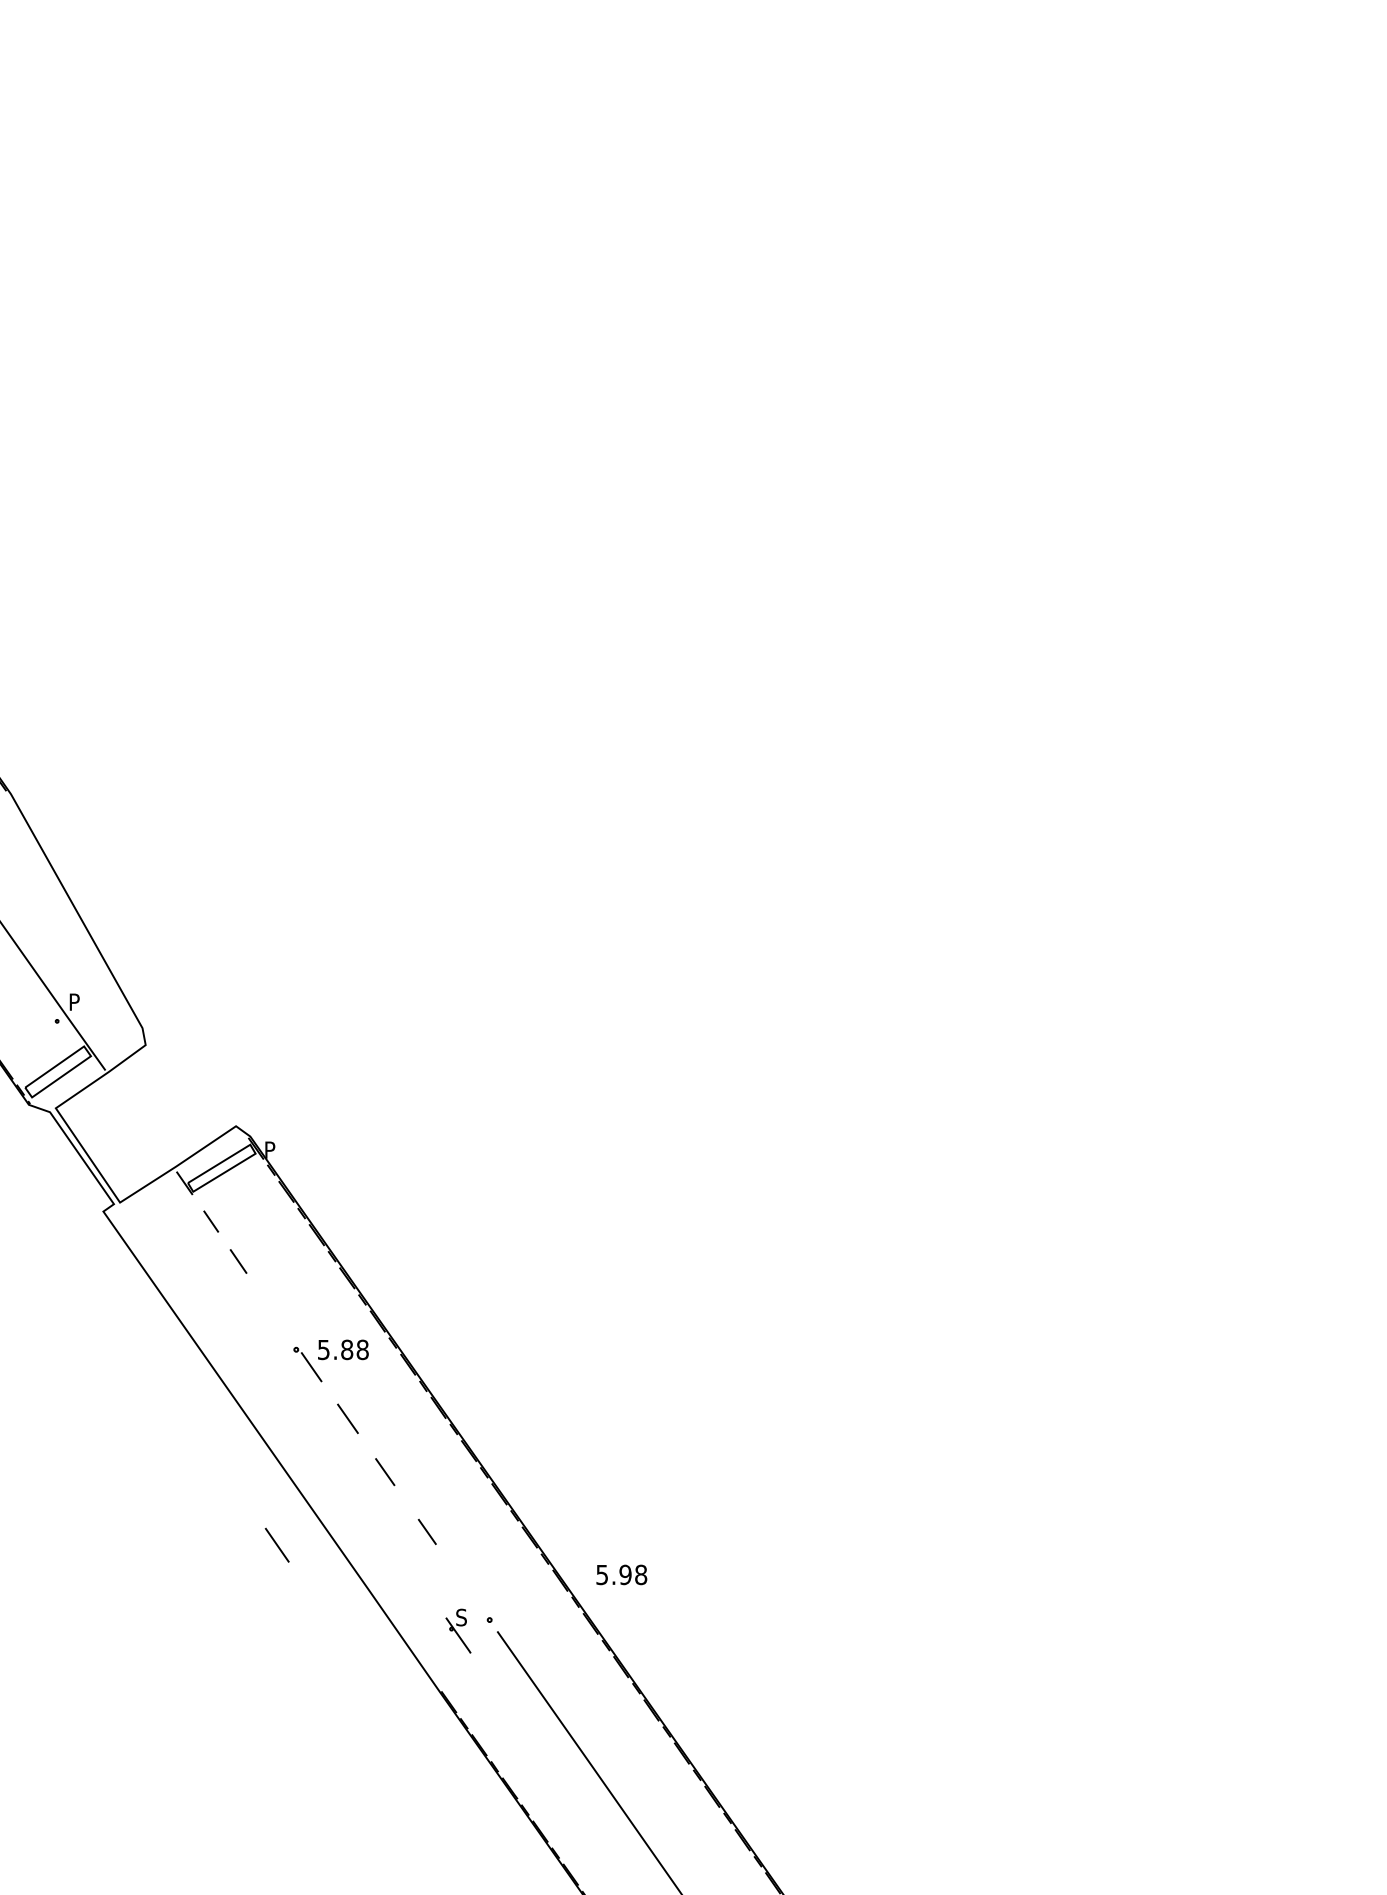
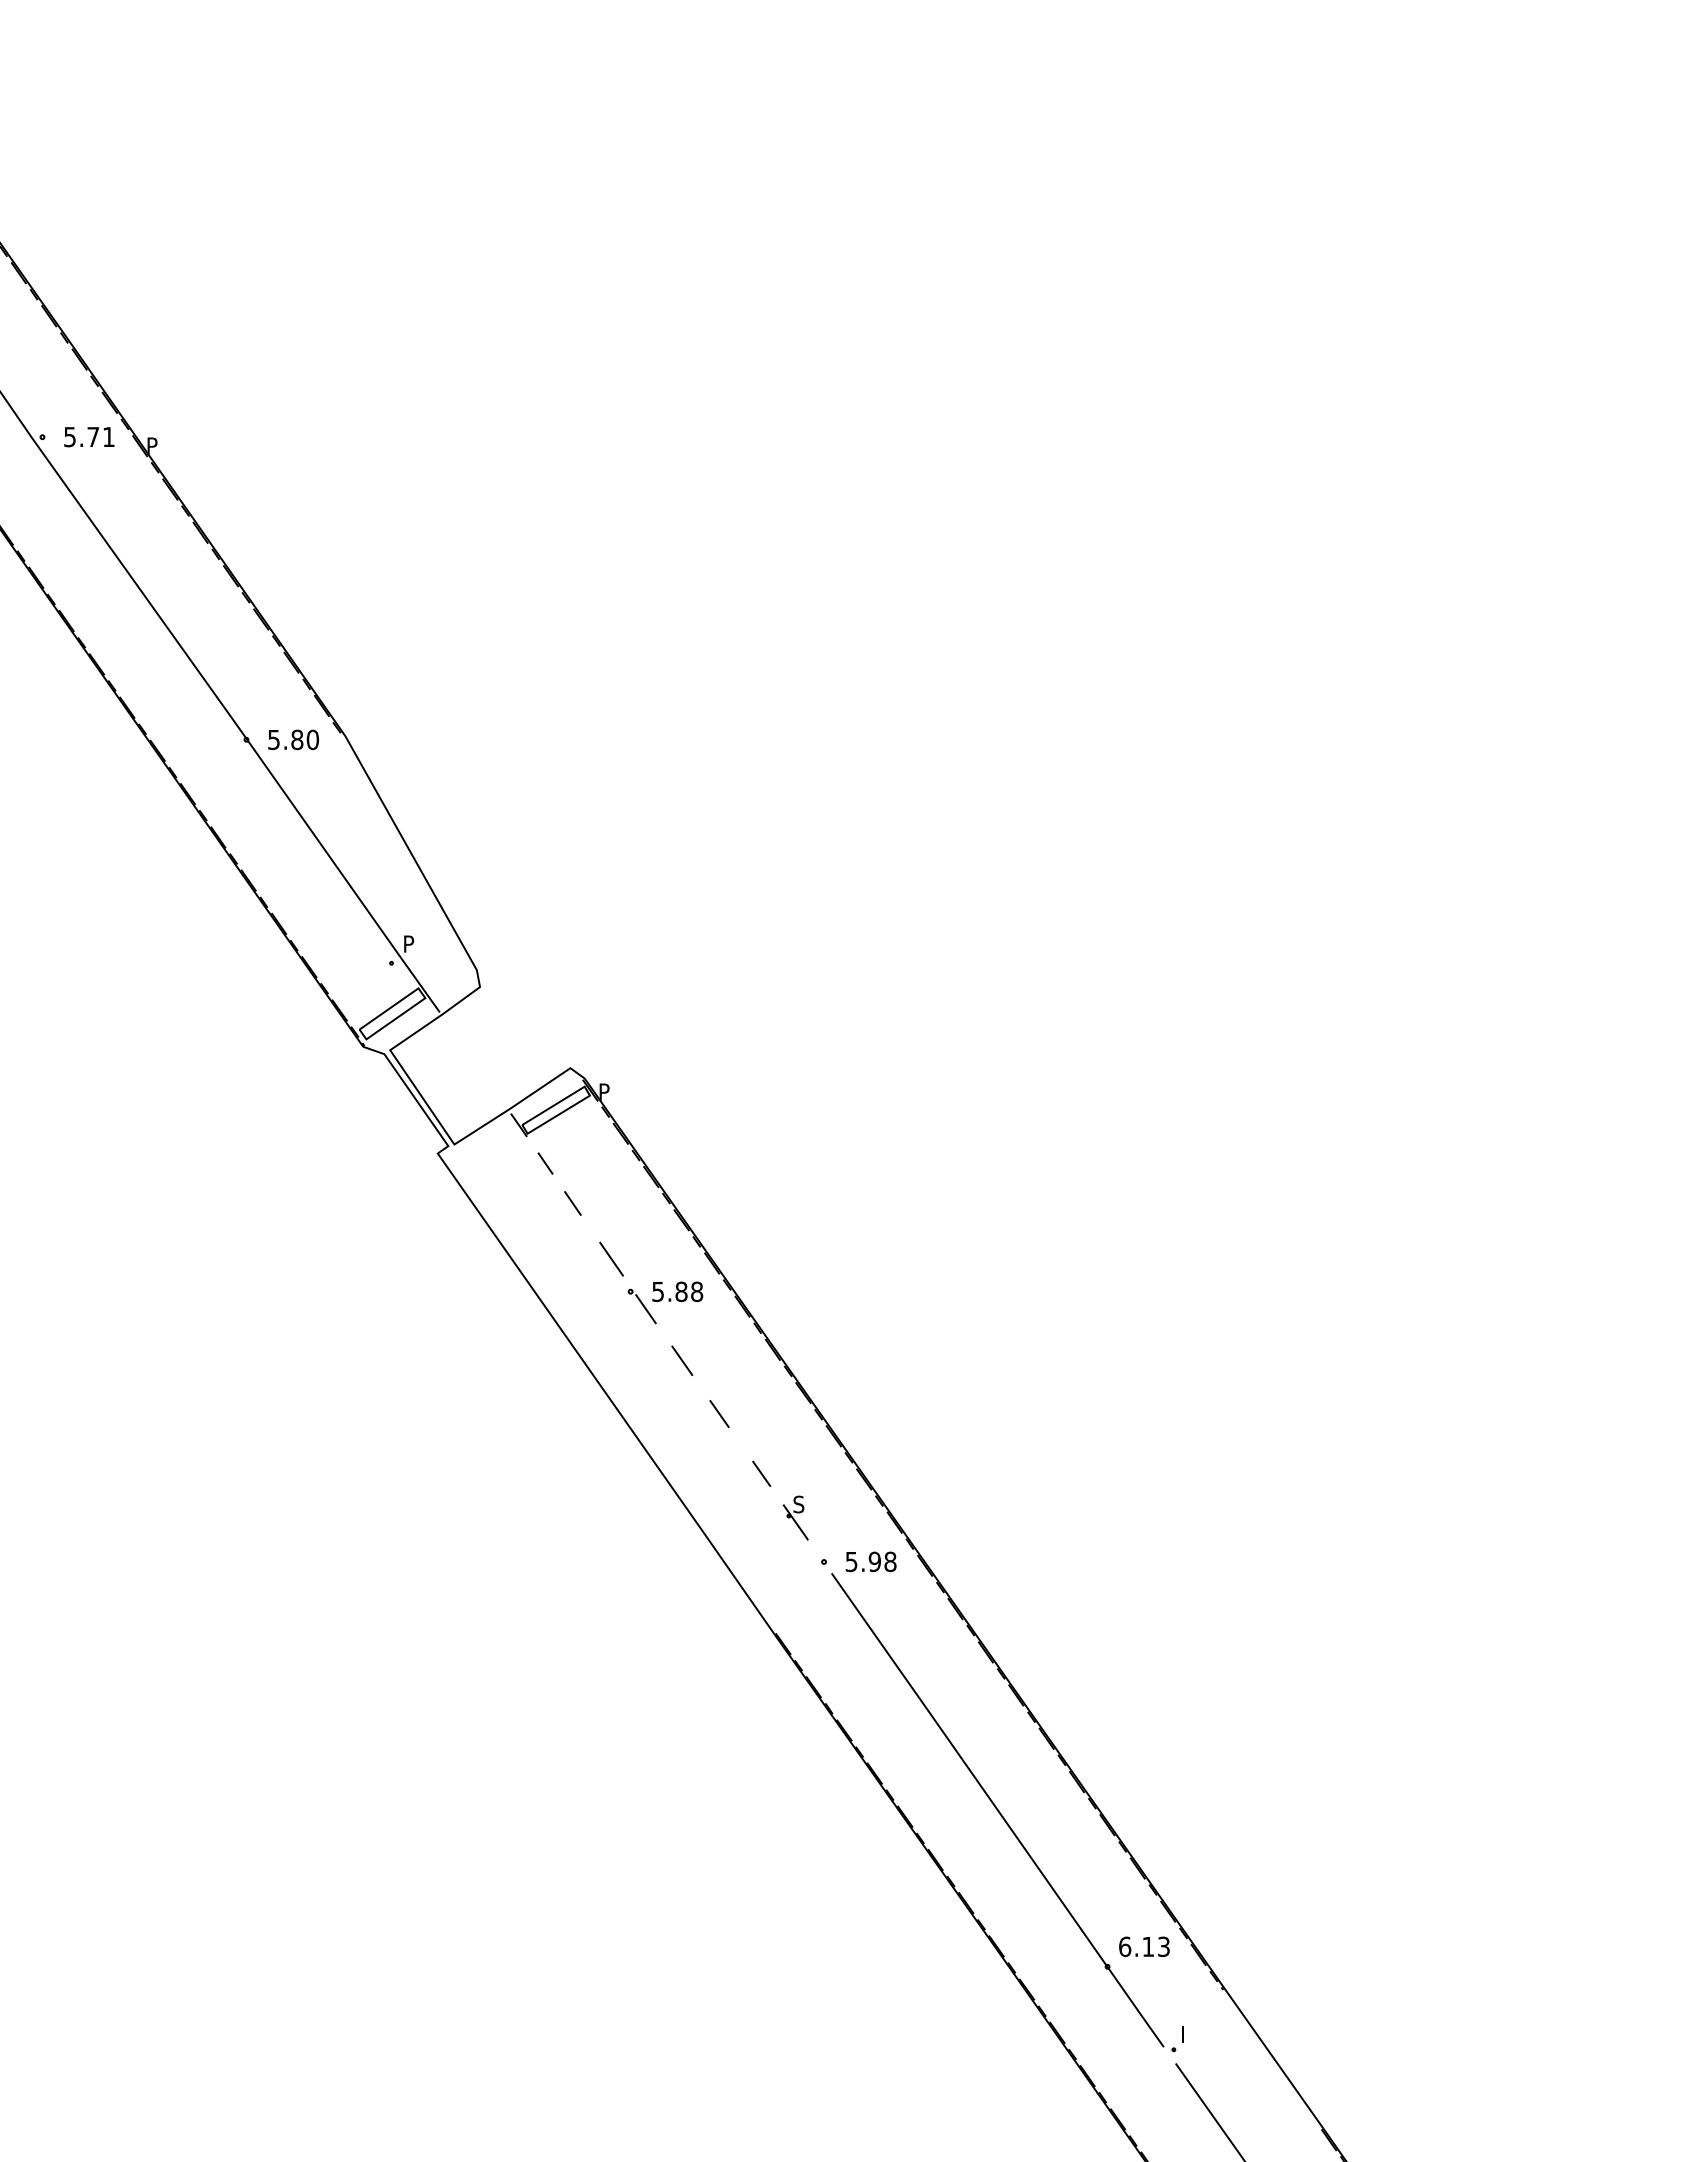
line: (277, 1544) -> (611, 1258), moved
text: (621, 1574) -> (870, 1561), moved
part: (458, 1630) -> (795, 1517), moved

